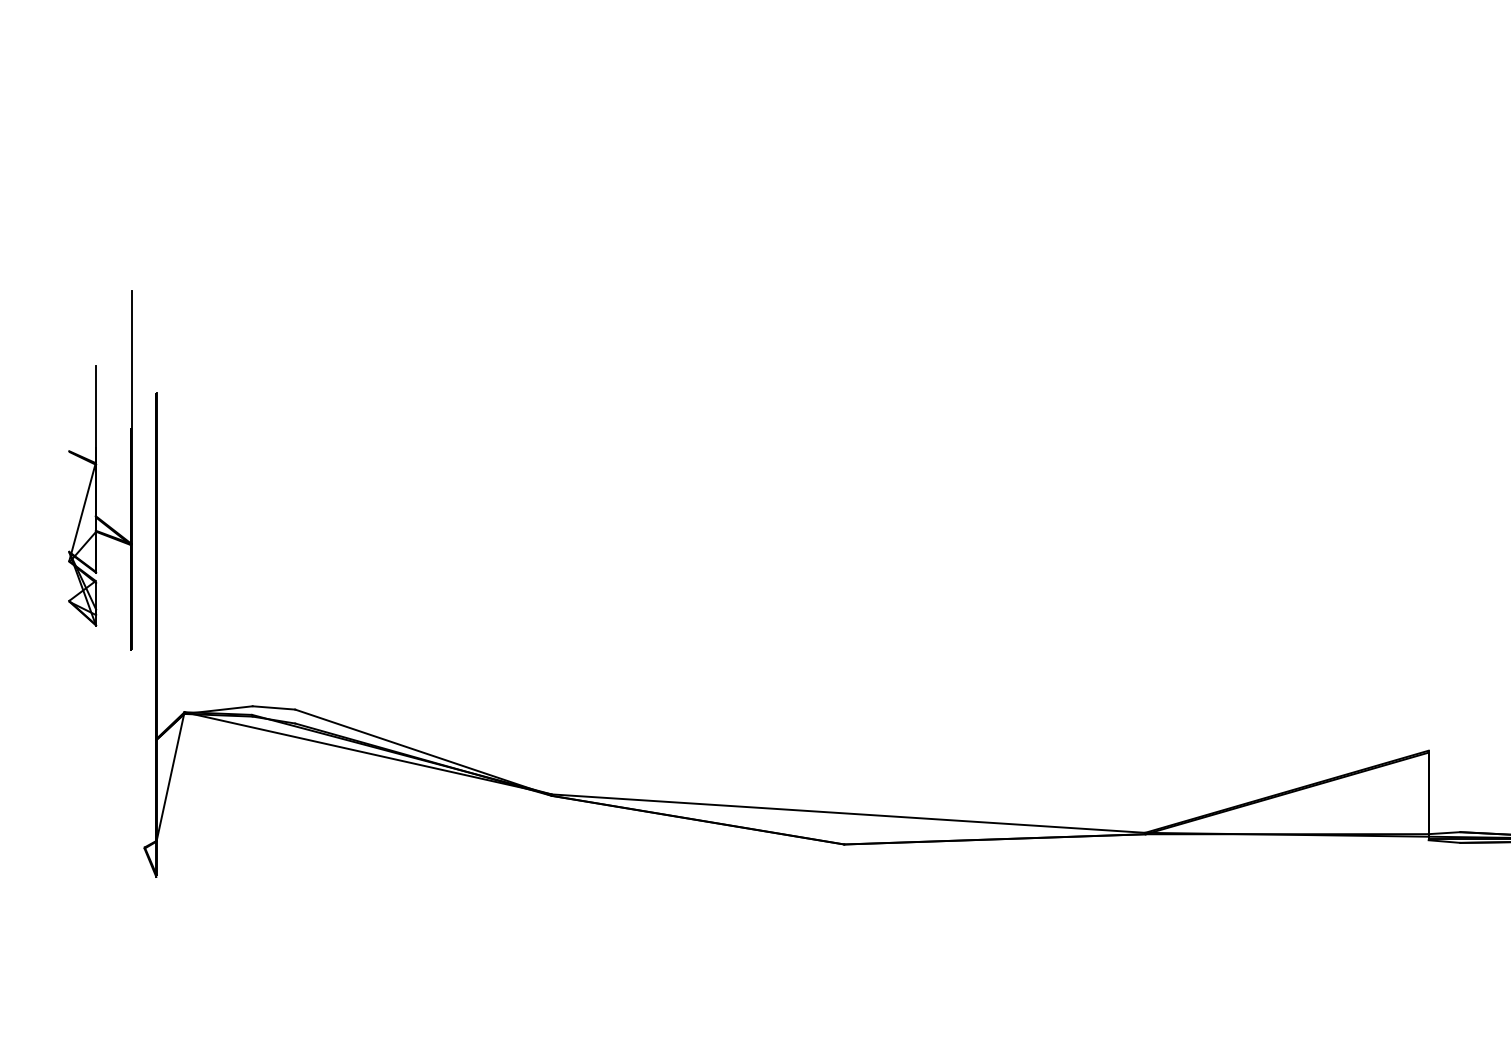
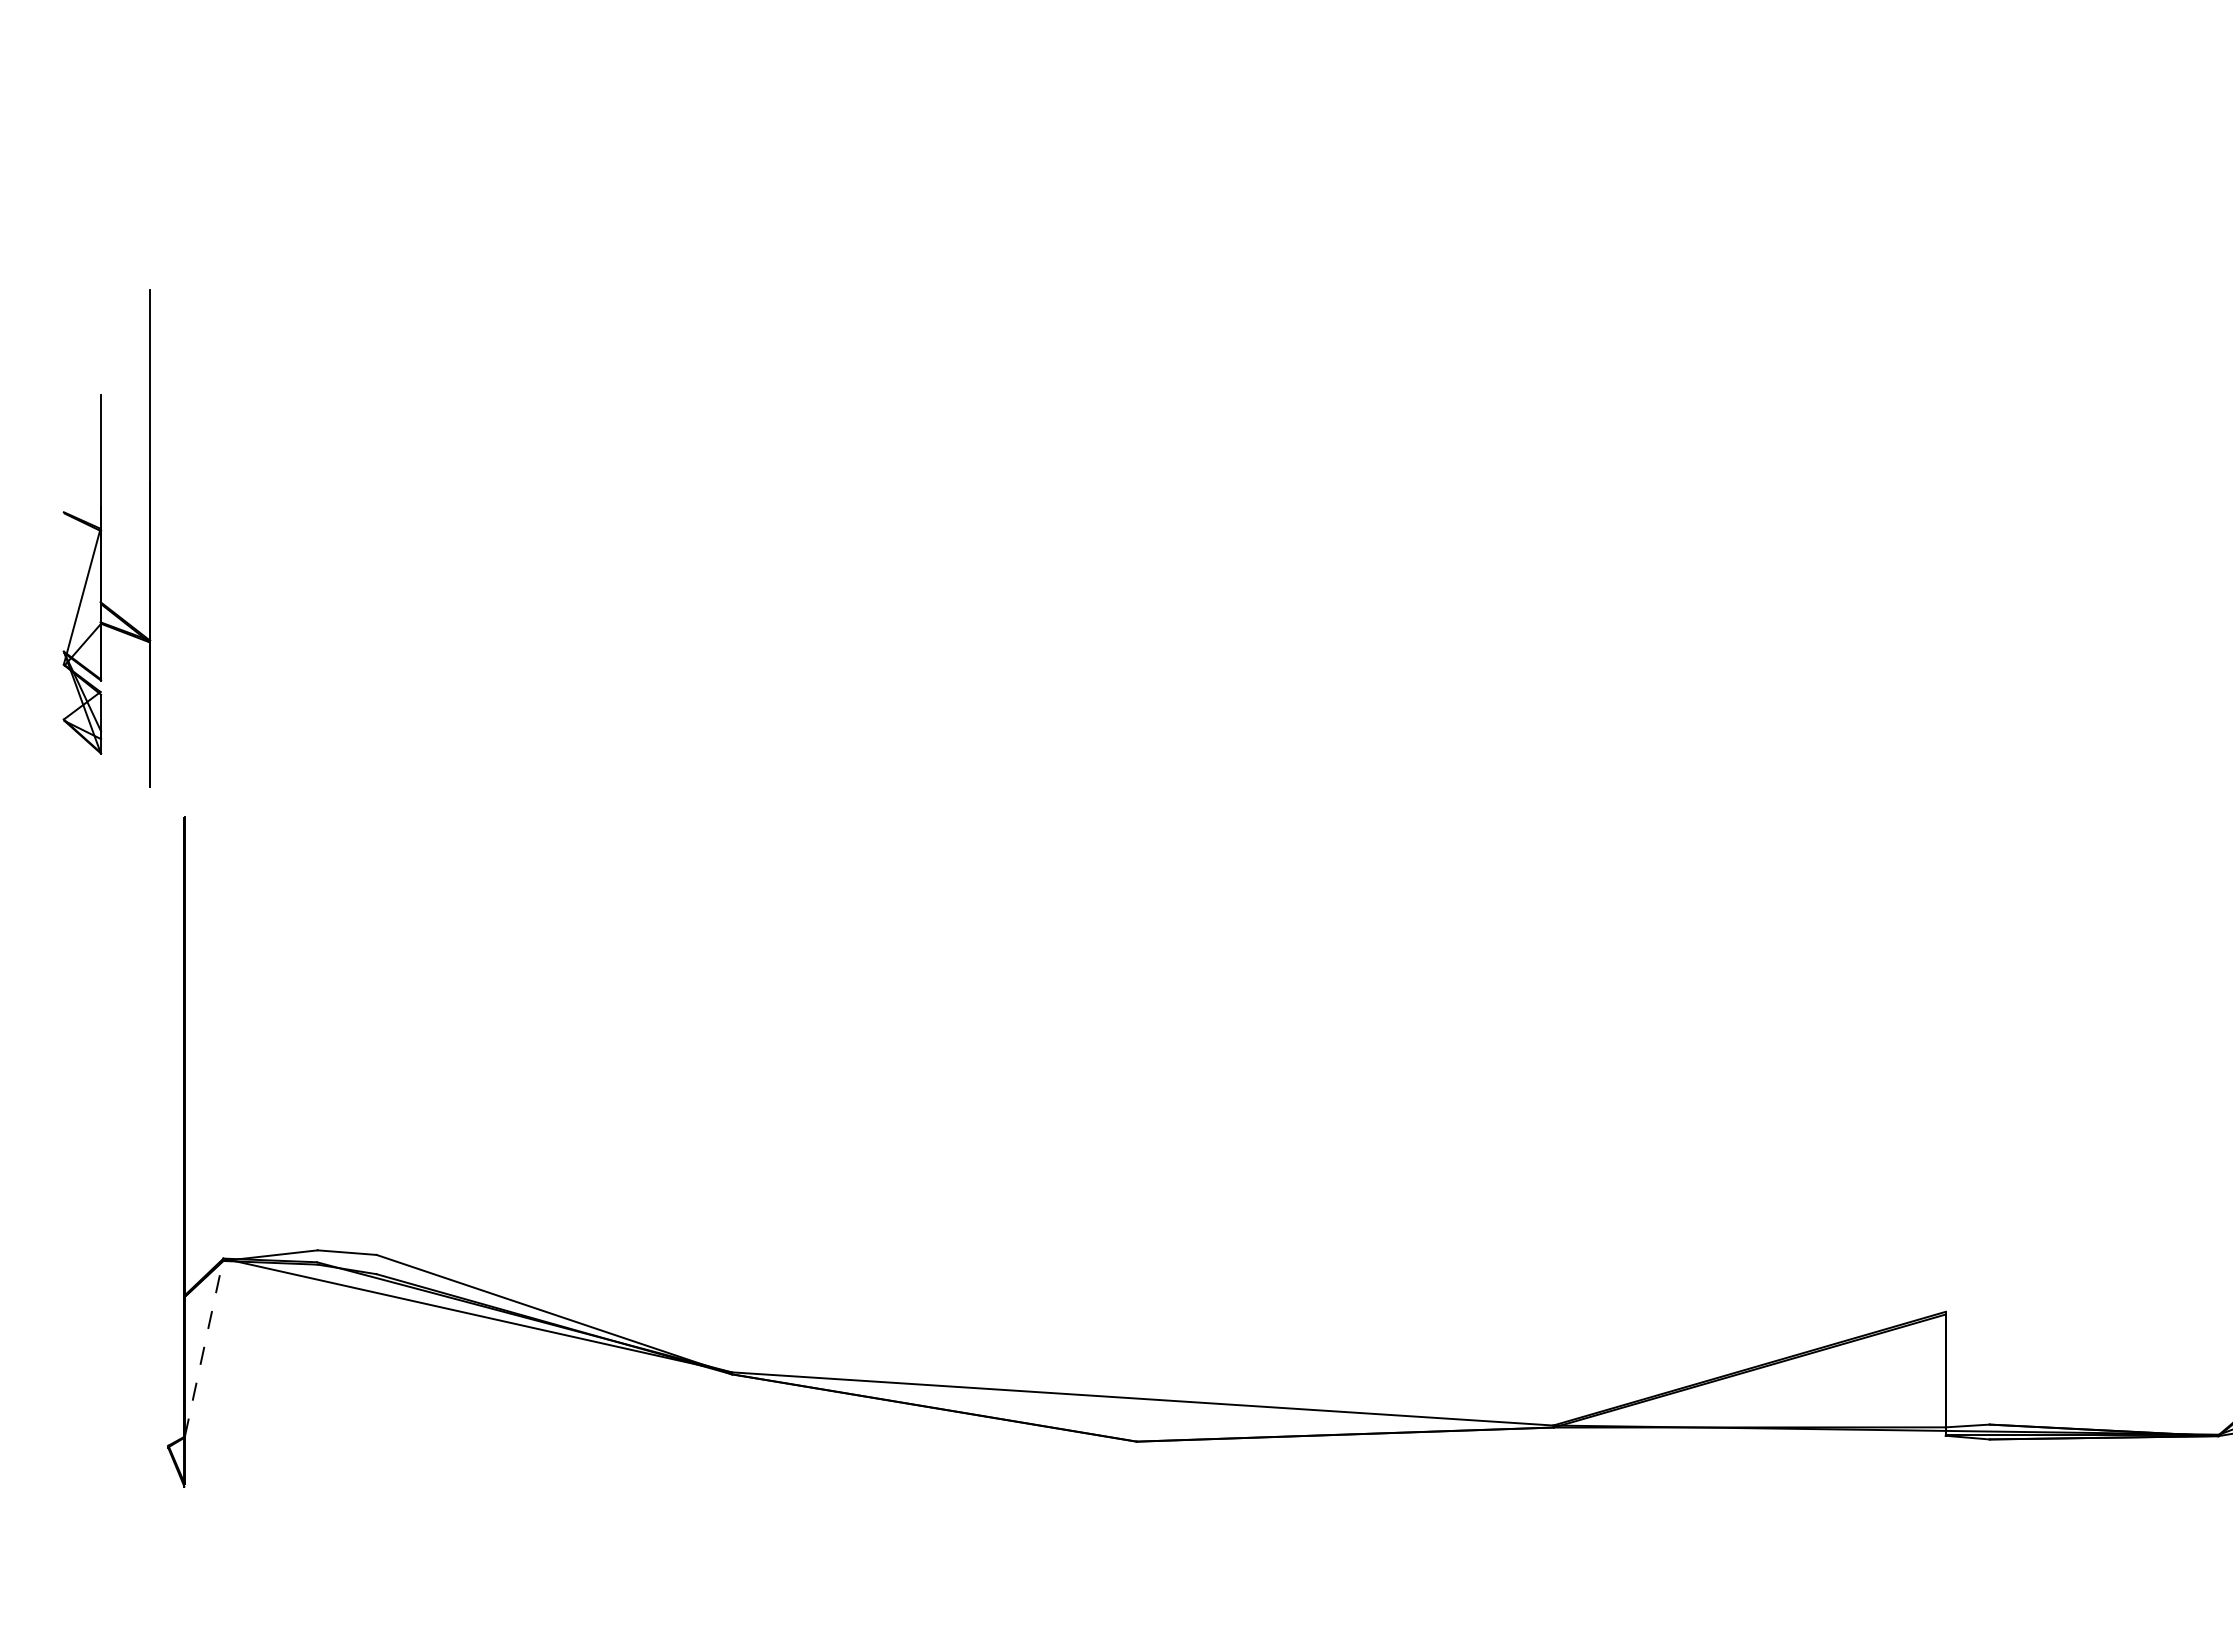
part: (100, 470) -> (106, 538), moved
line: (170, 776) -> (204, 1347), solid -> dashed

